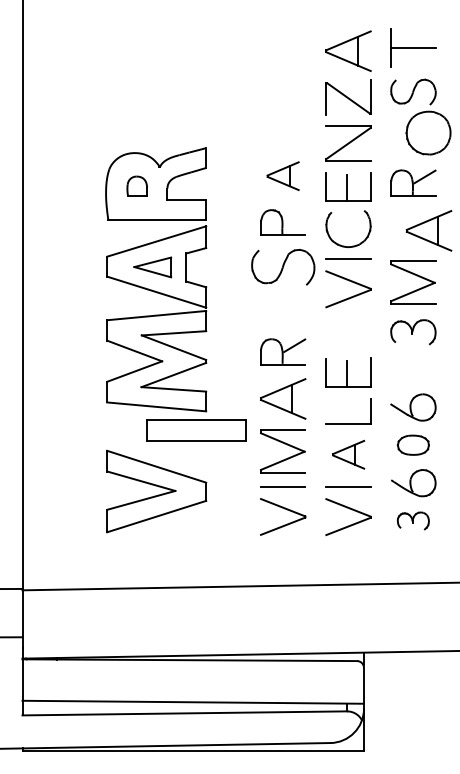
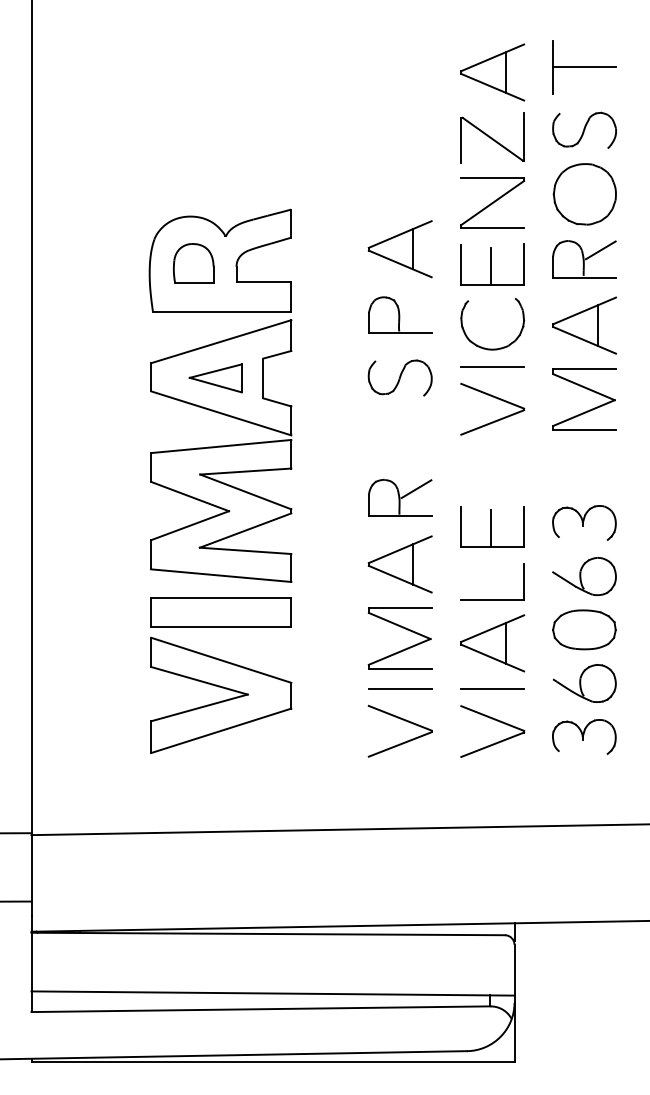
part: (428, 133) -> (584, 194), moved
part: (282, 176) -> (399, 249), size x1.43
part: (137, 186) -> (193, 263), size x1.43
part: (428, 230) -> (584, 325), moved
part: (282, 266) -> (399, 377), size x0.71
part: (413, 331) -> (584, 522), moved
part: (195, 430) -> (220, 612), moved
part: (413, 444) -> (584, 629), size x1.43
part: (348, 454) -> (492, 643), size x1.43
part: (413, 520) -> (584, 736), size x1.43

